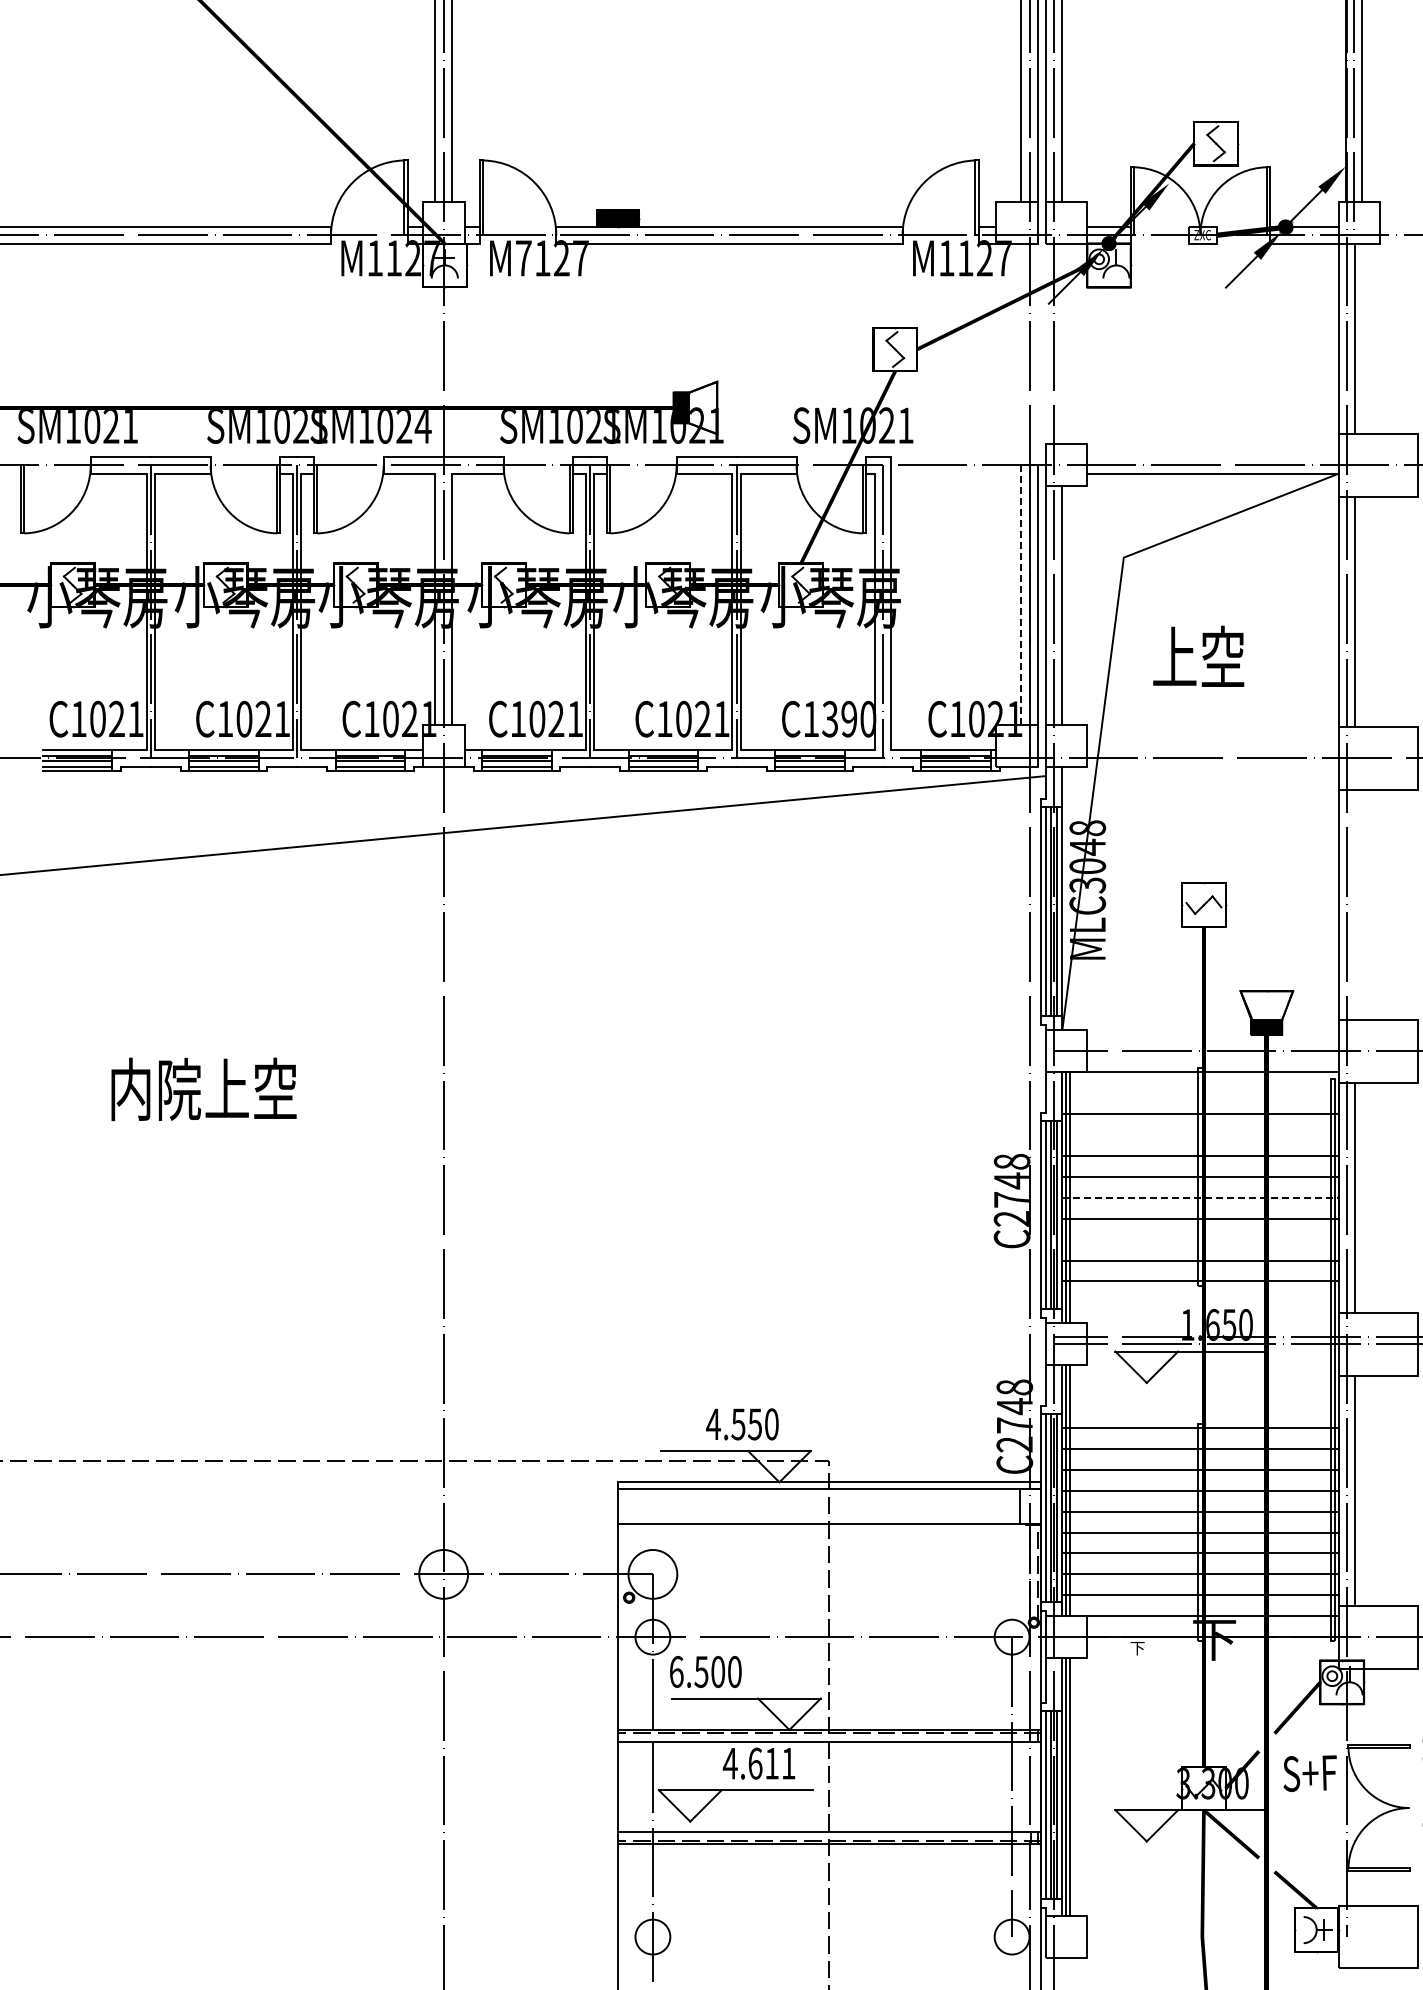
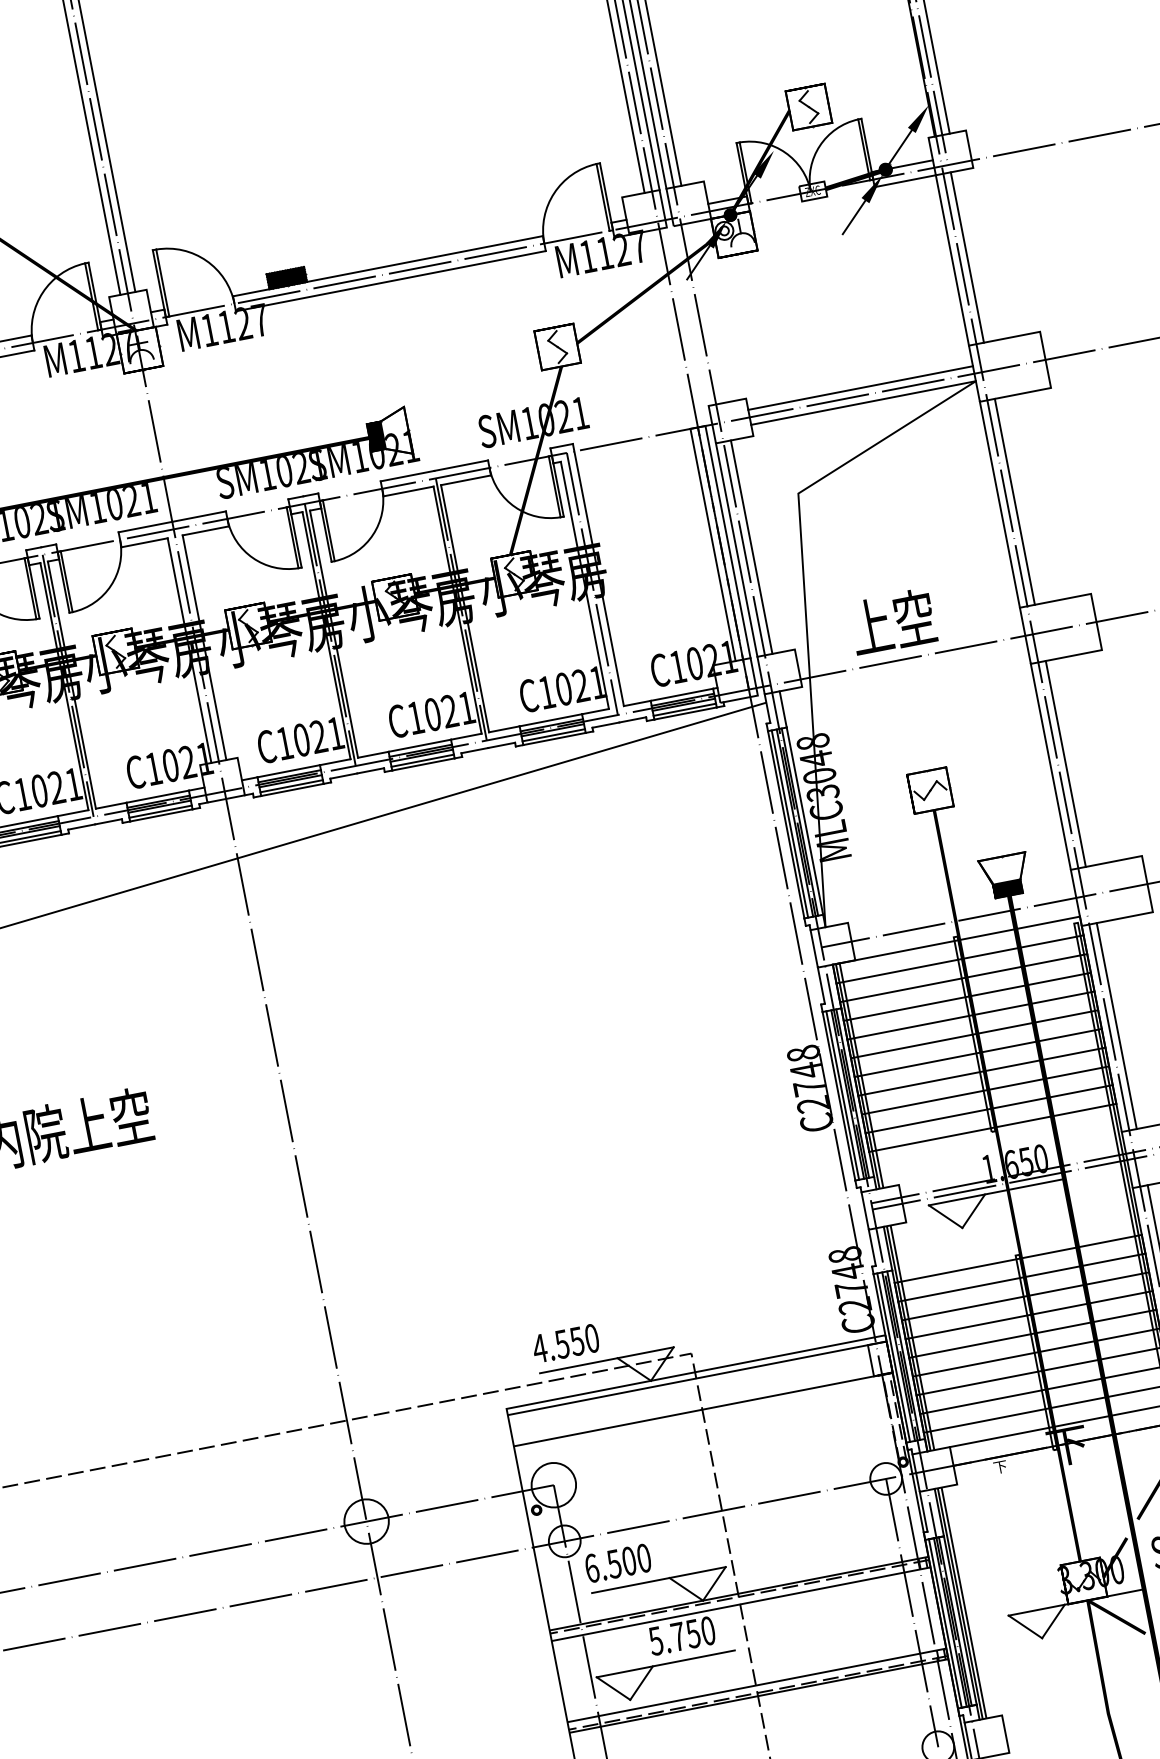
text: (523, 258) -> (209, 330), M7127 -> M1127
text: (422, 426) -> (148, 498), SM1024 -> SM1021
line: (1212, 457) -> (860, 388), added
line: (1021, 595) -> (713, 545), dashed -> solid
text: (1198, 655) -> (892, 620), moved
text: (849, 718) -> (580, 685), C1390 -> C1021
line: (1355, 904) -> (1065, 763), added
line: (1200, 1093) -> (960, 959), added
line: (1200, 1135) -> (967, 997), added
line: (1200, 1197) -> (978, 1052), dashed -> solid
line: (1200, 1239) -> (985, 1090), added
text: (742, 1424) -> (565, 1343), moved
text: (758, 1763) -> (681, 1636), 4.611 -> 5.750

